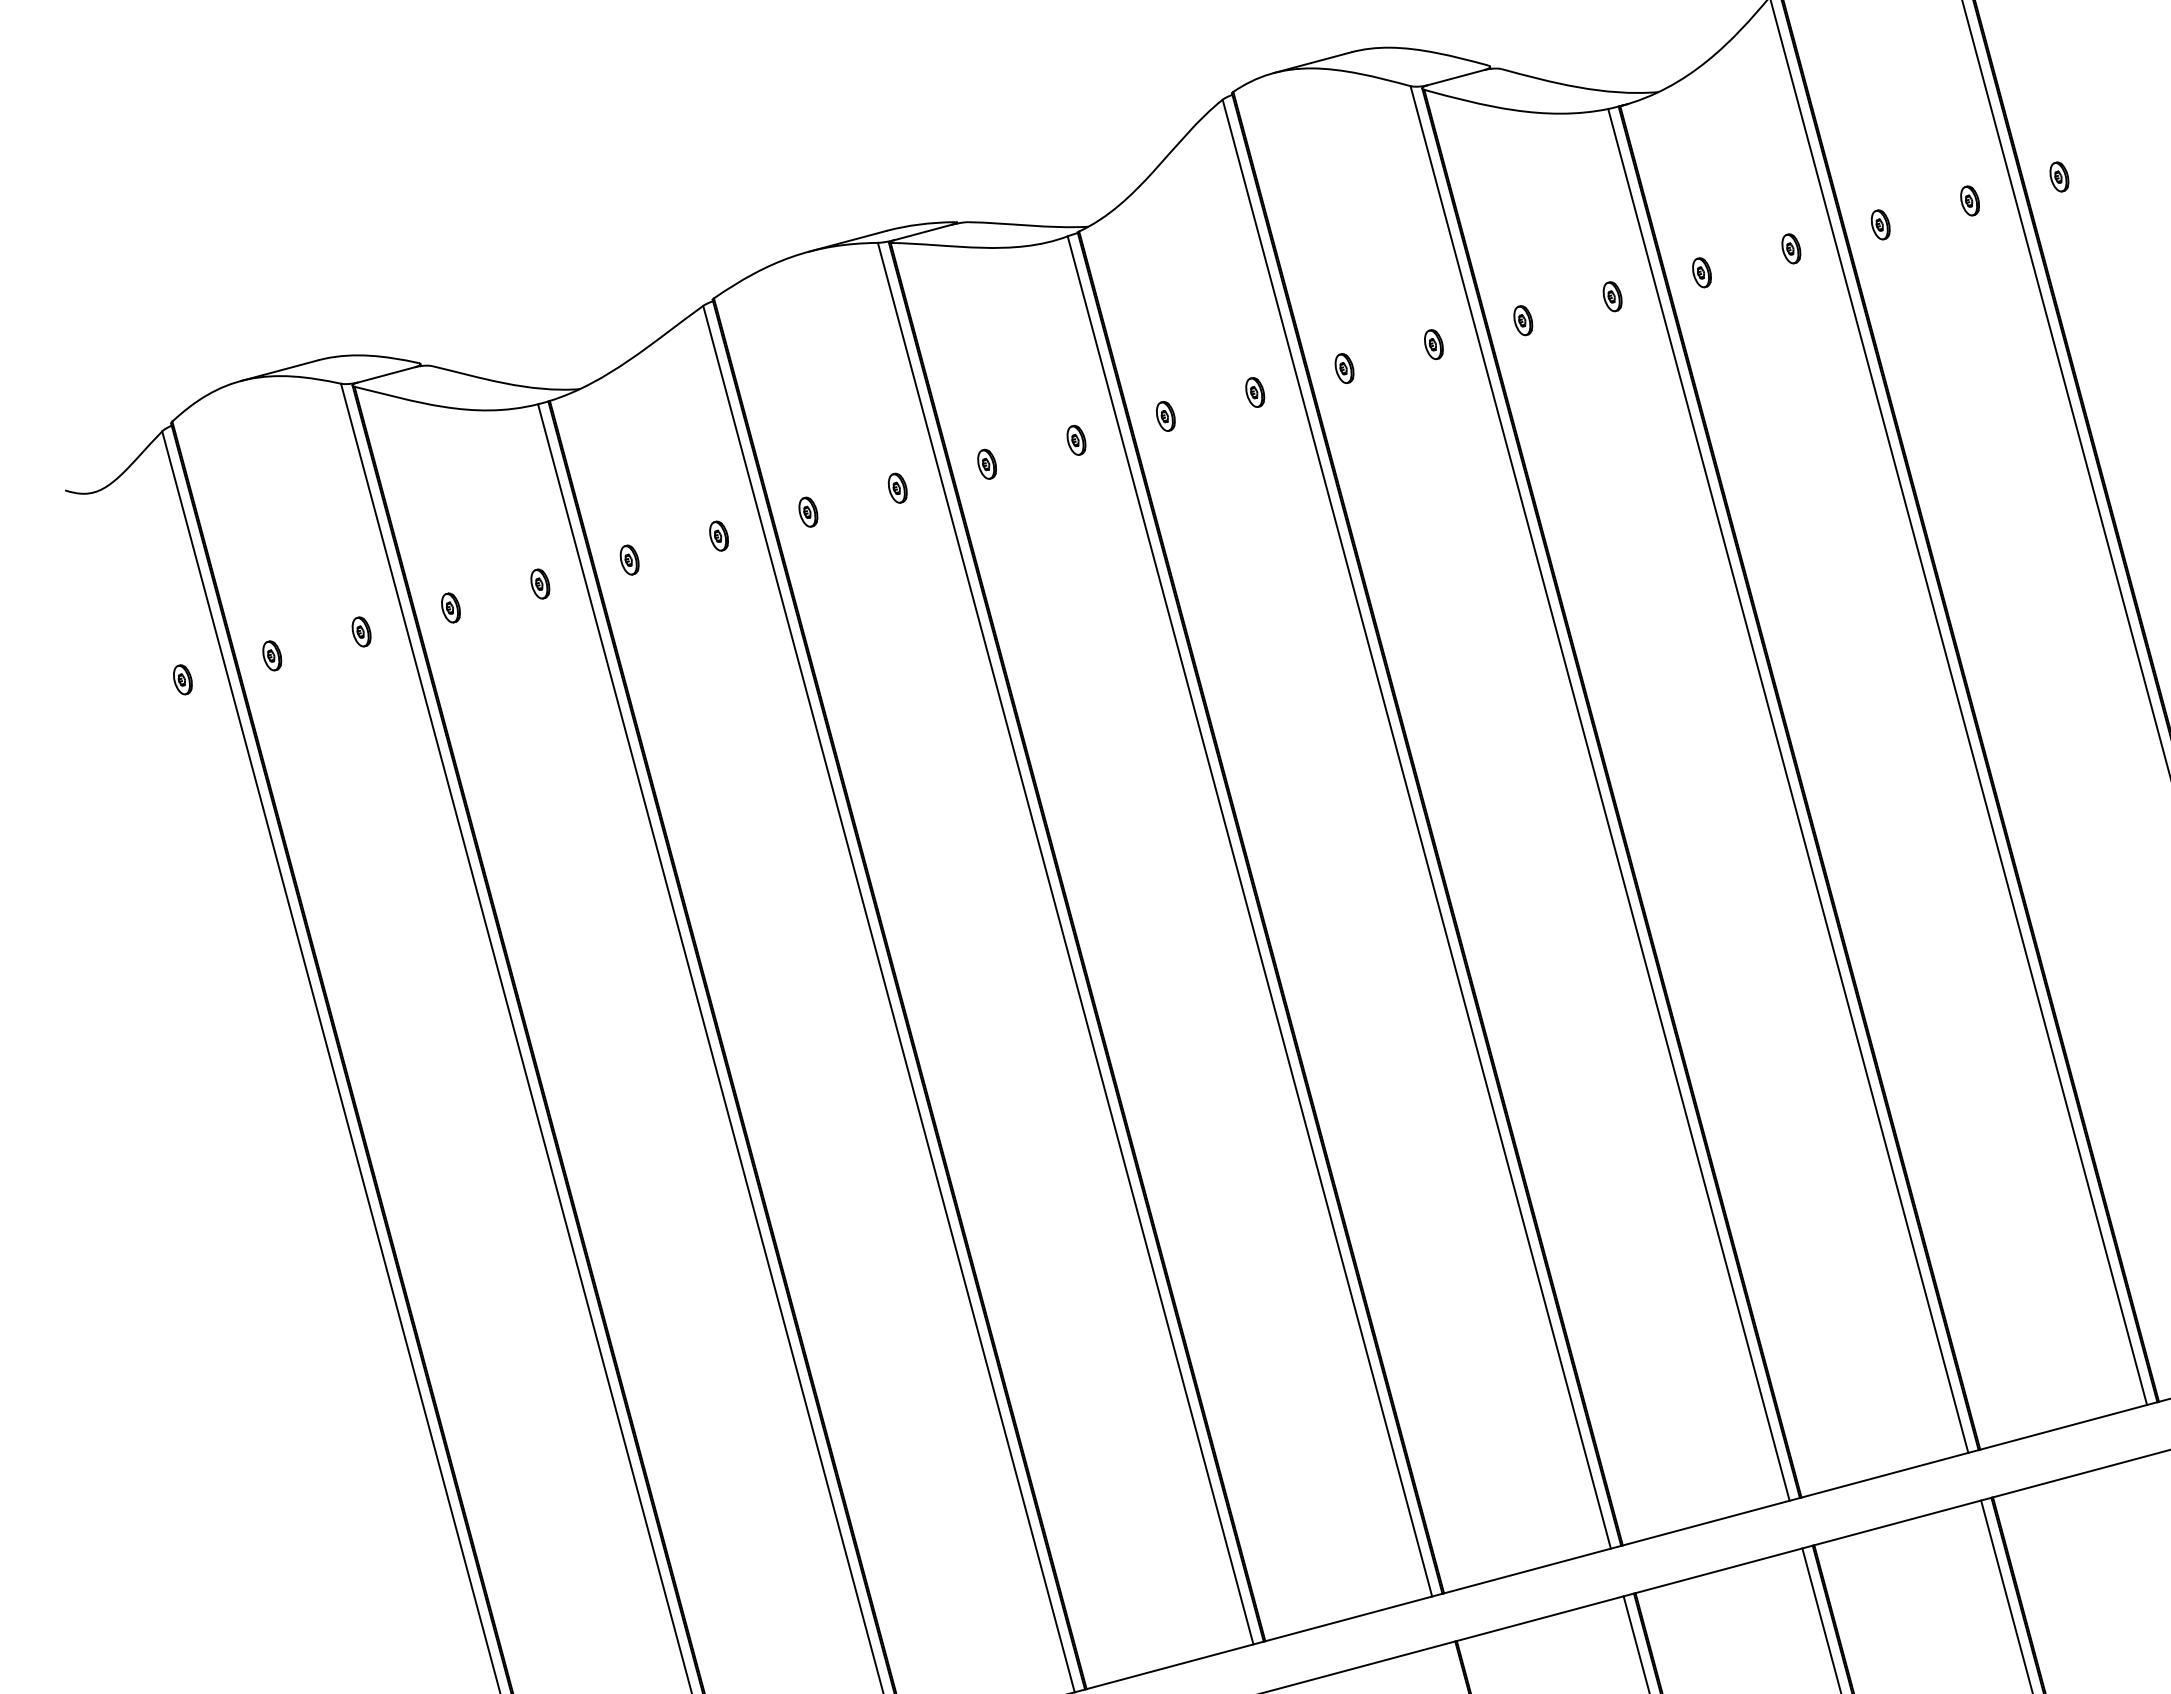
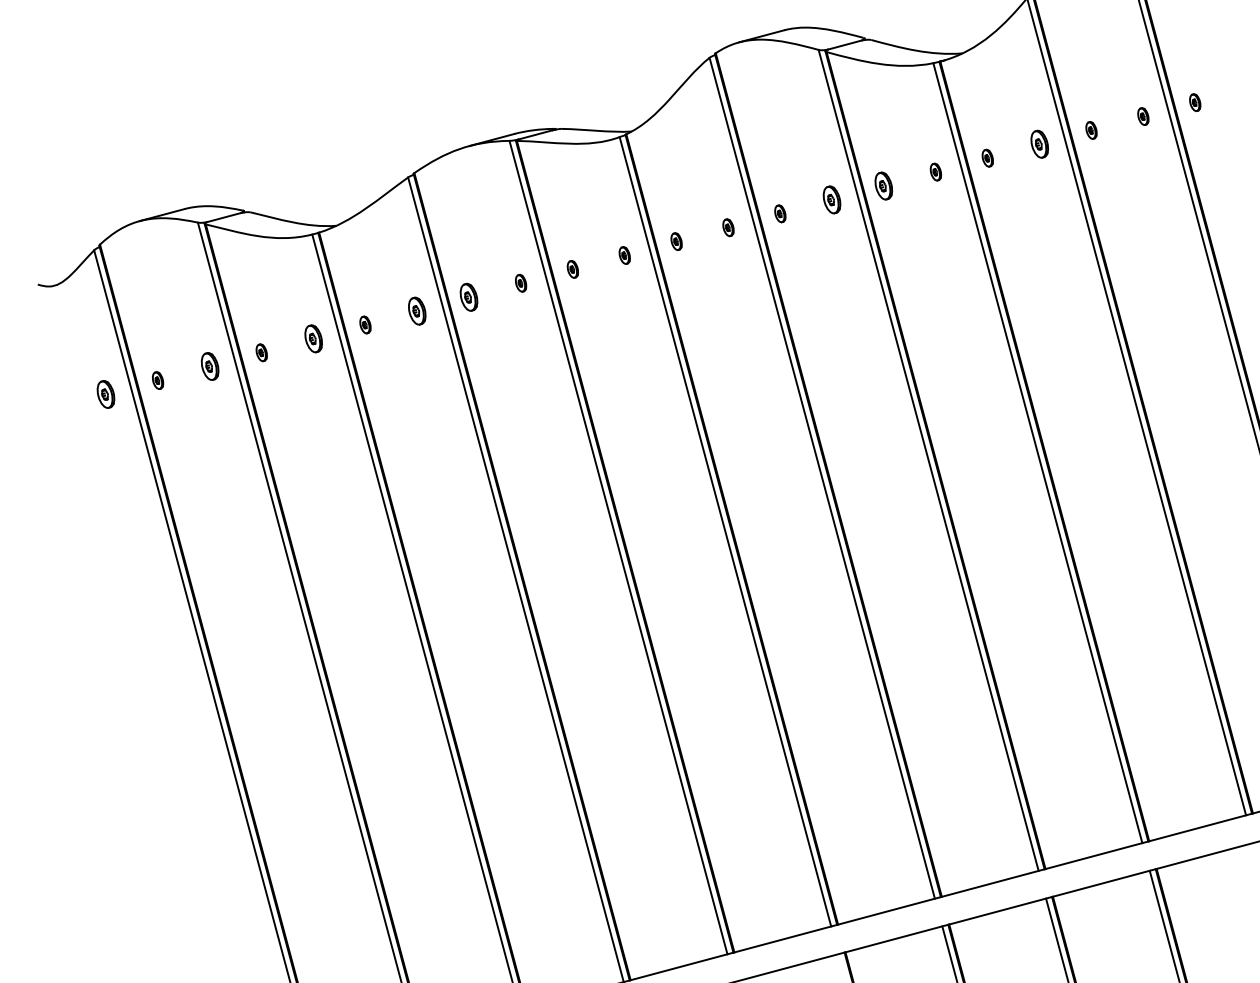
part: (1791, 249) -> (1039, 144), size x1.6
part: (1524, 319) -> (884, 185), size x1.6
part: (1434, 343) -> (832, 199), size x1.6
part: (808, 510) -> (469, 296), size x1.6
part: (719, 535) -> (417, 310), size x1.6
part: (540, 583) -> (313, 338), size x1.6
part: (360, 631) -> (209, 366), size x1.6
part: (183, 679) -> (106, 394), size x1.6

